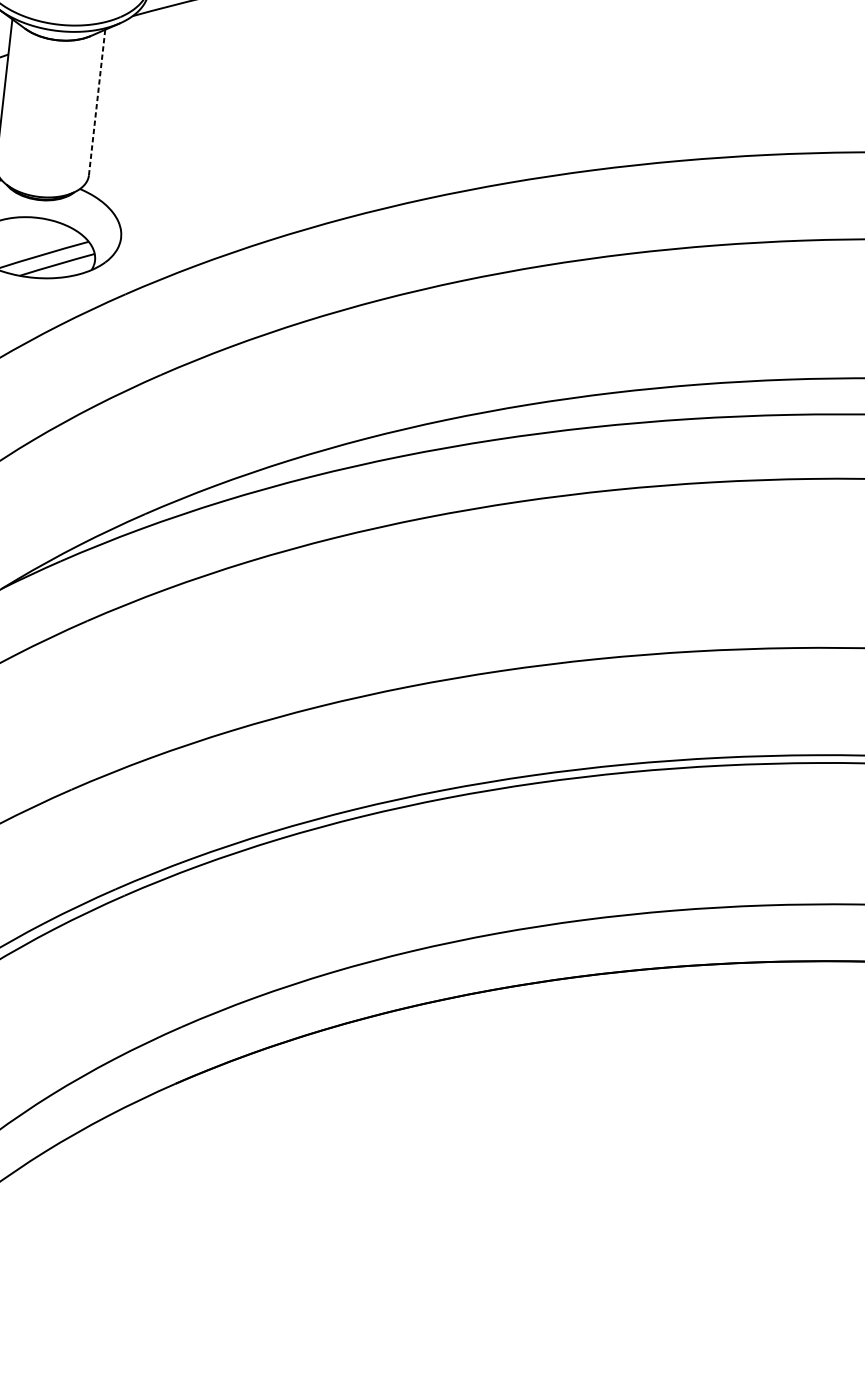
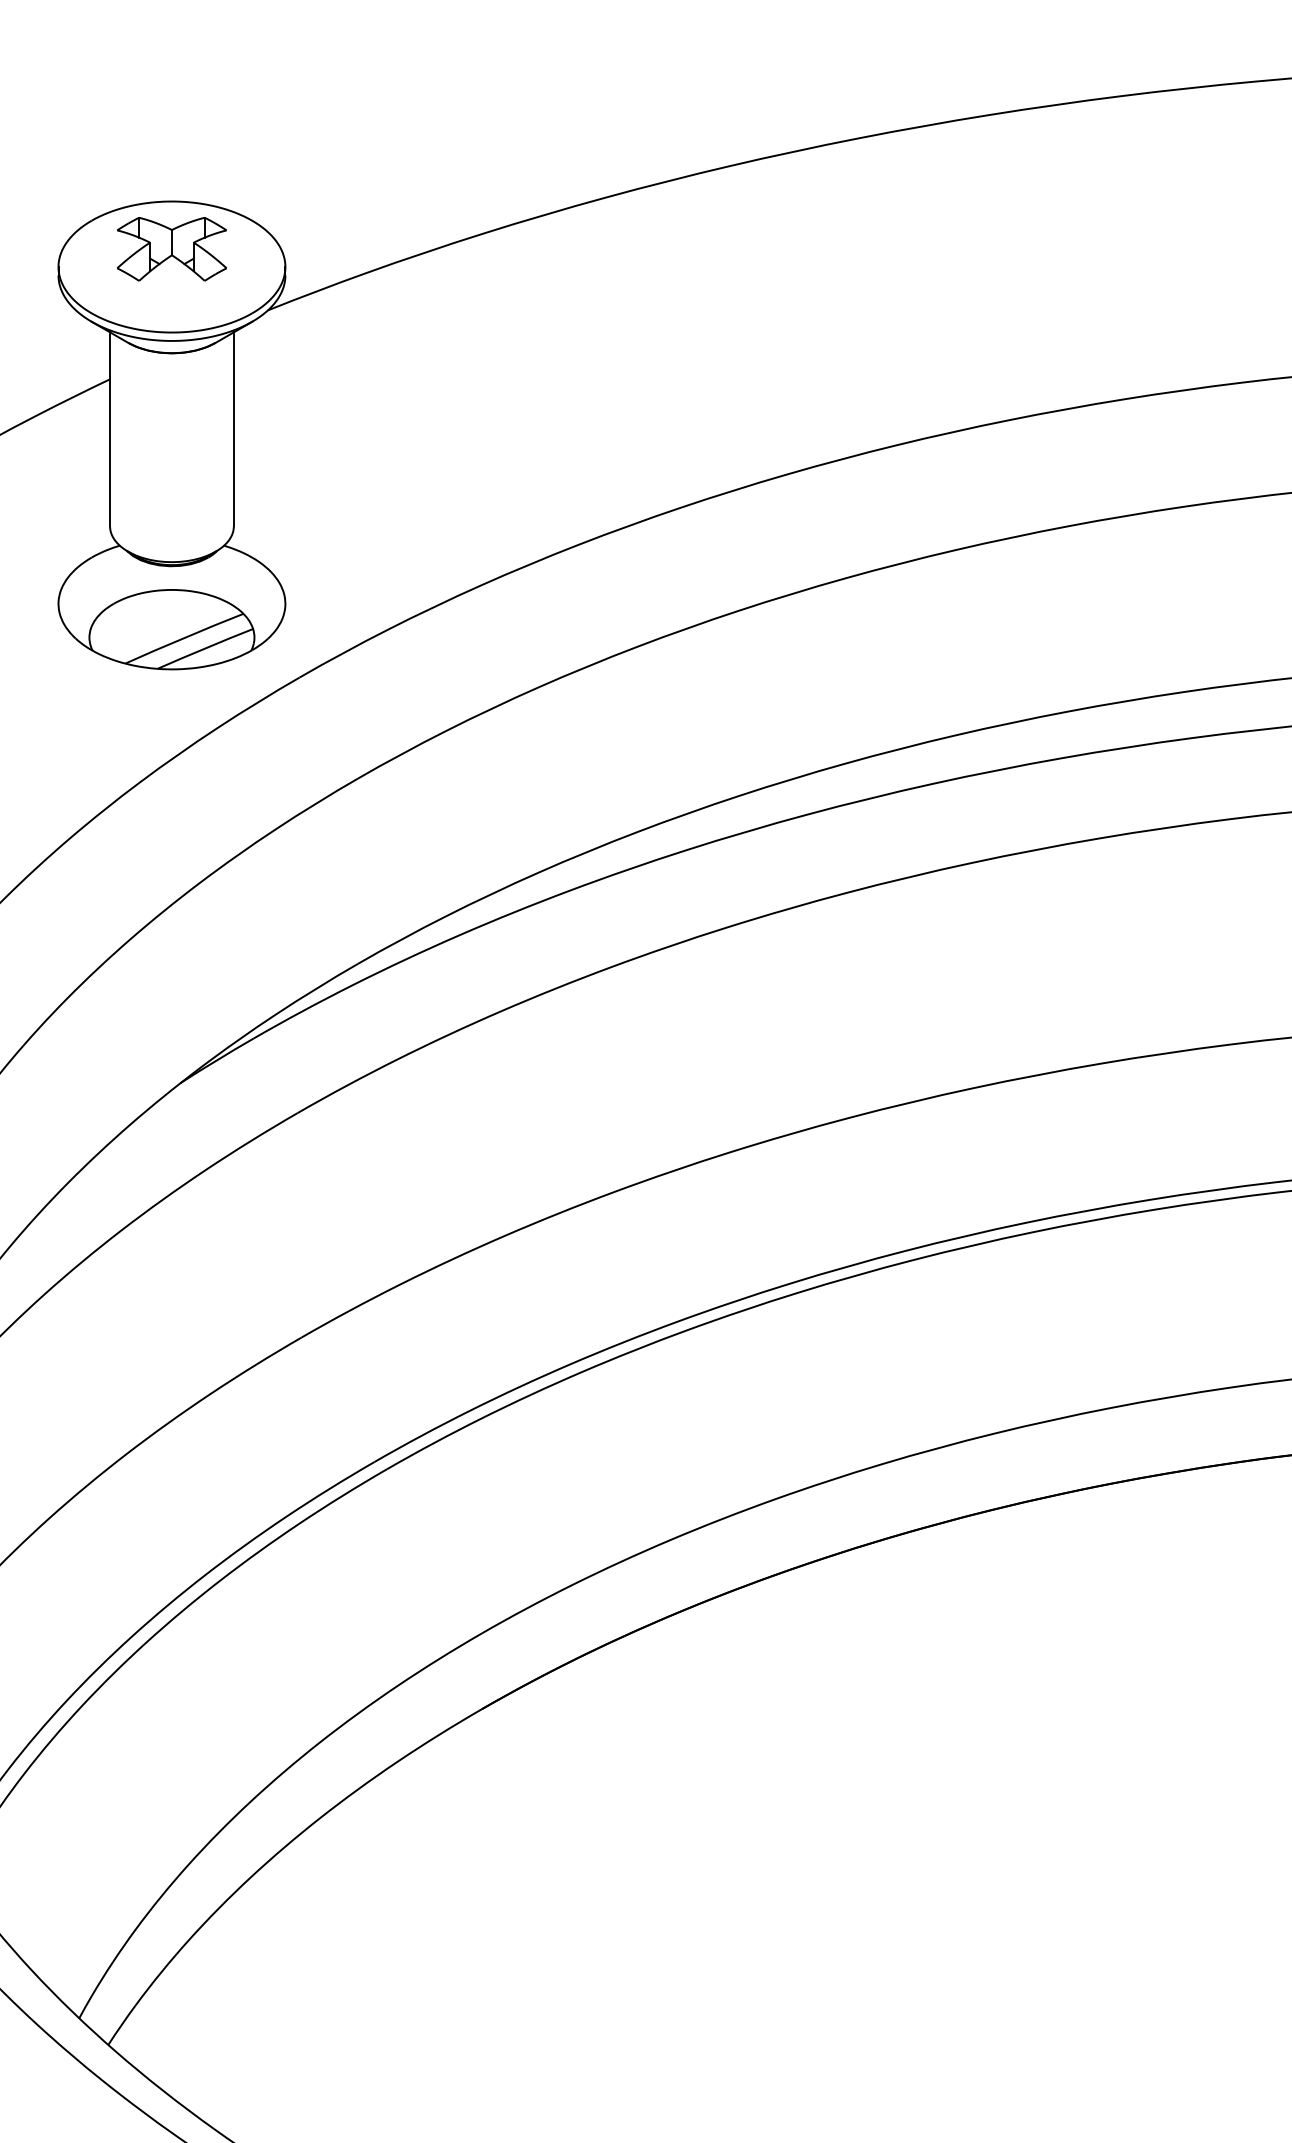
line: (96, 101) -> (233, 428), dashed -> solid

